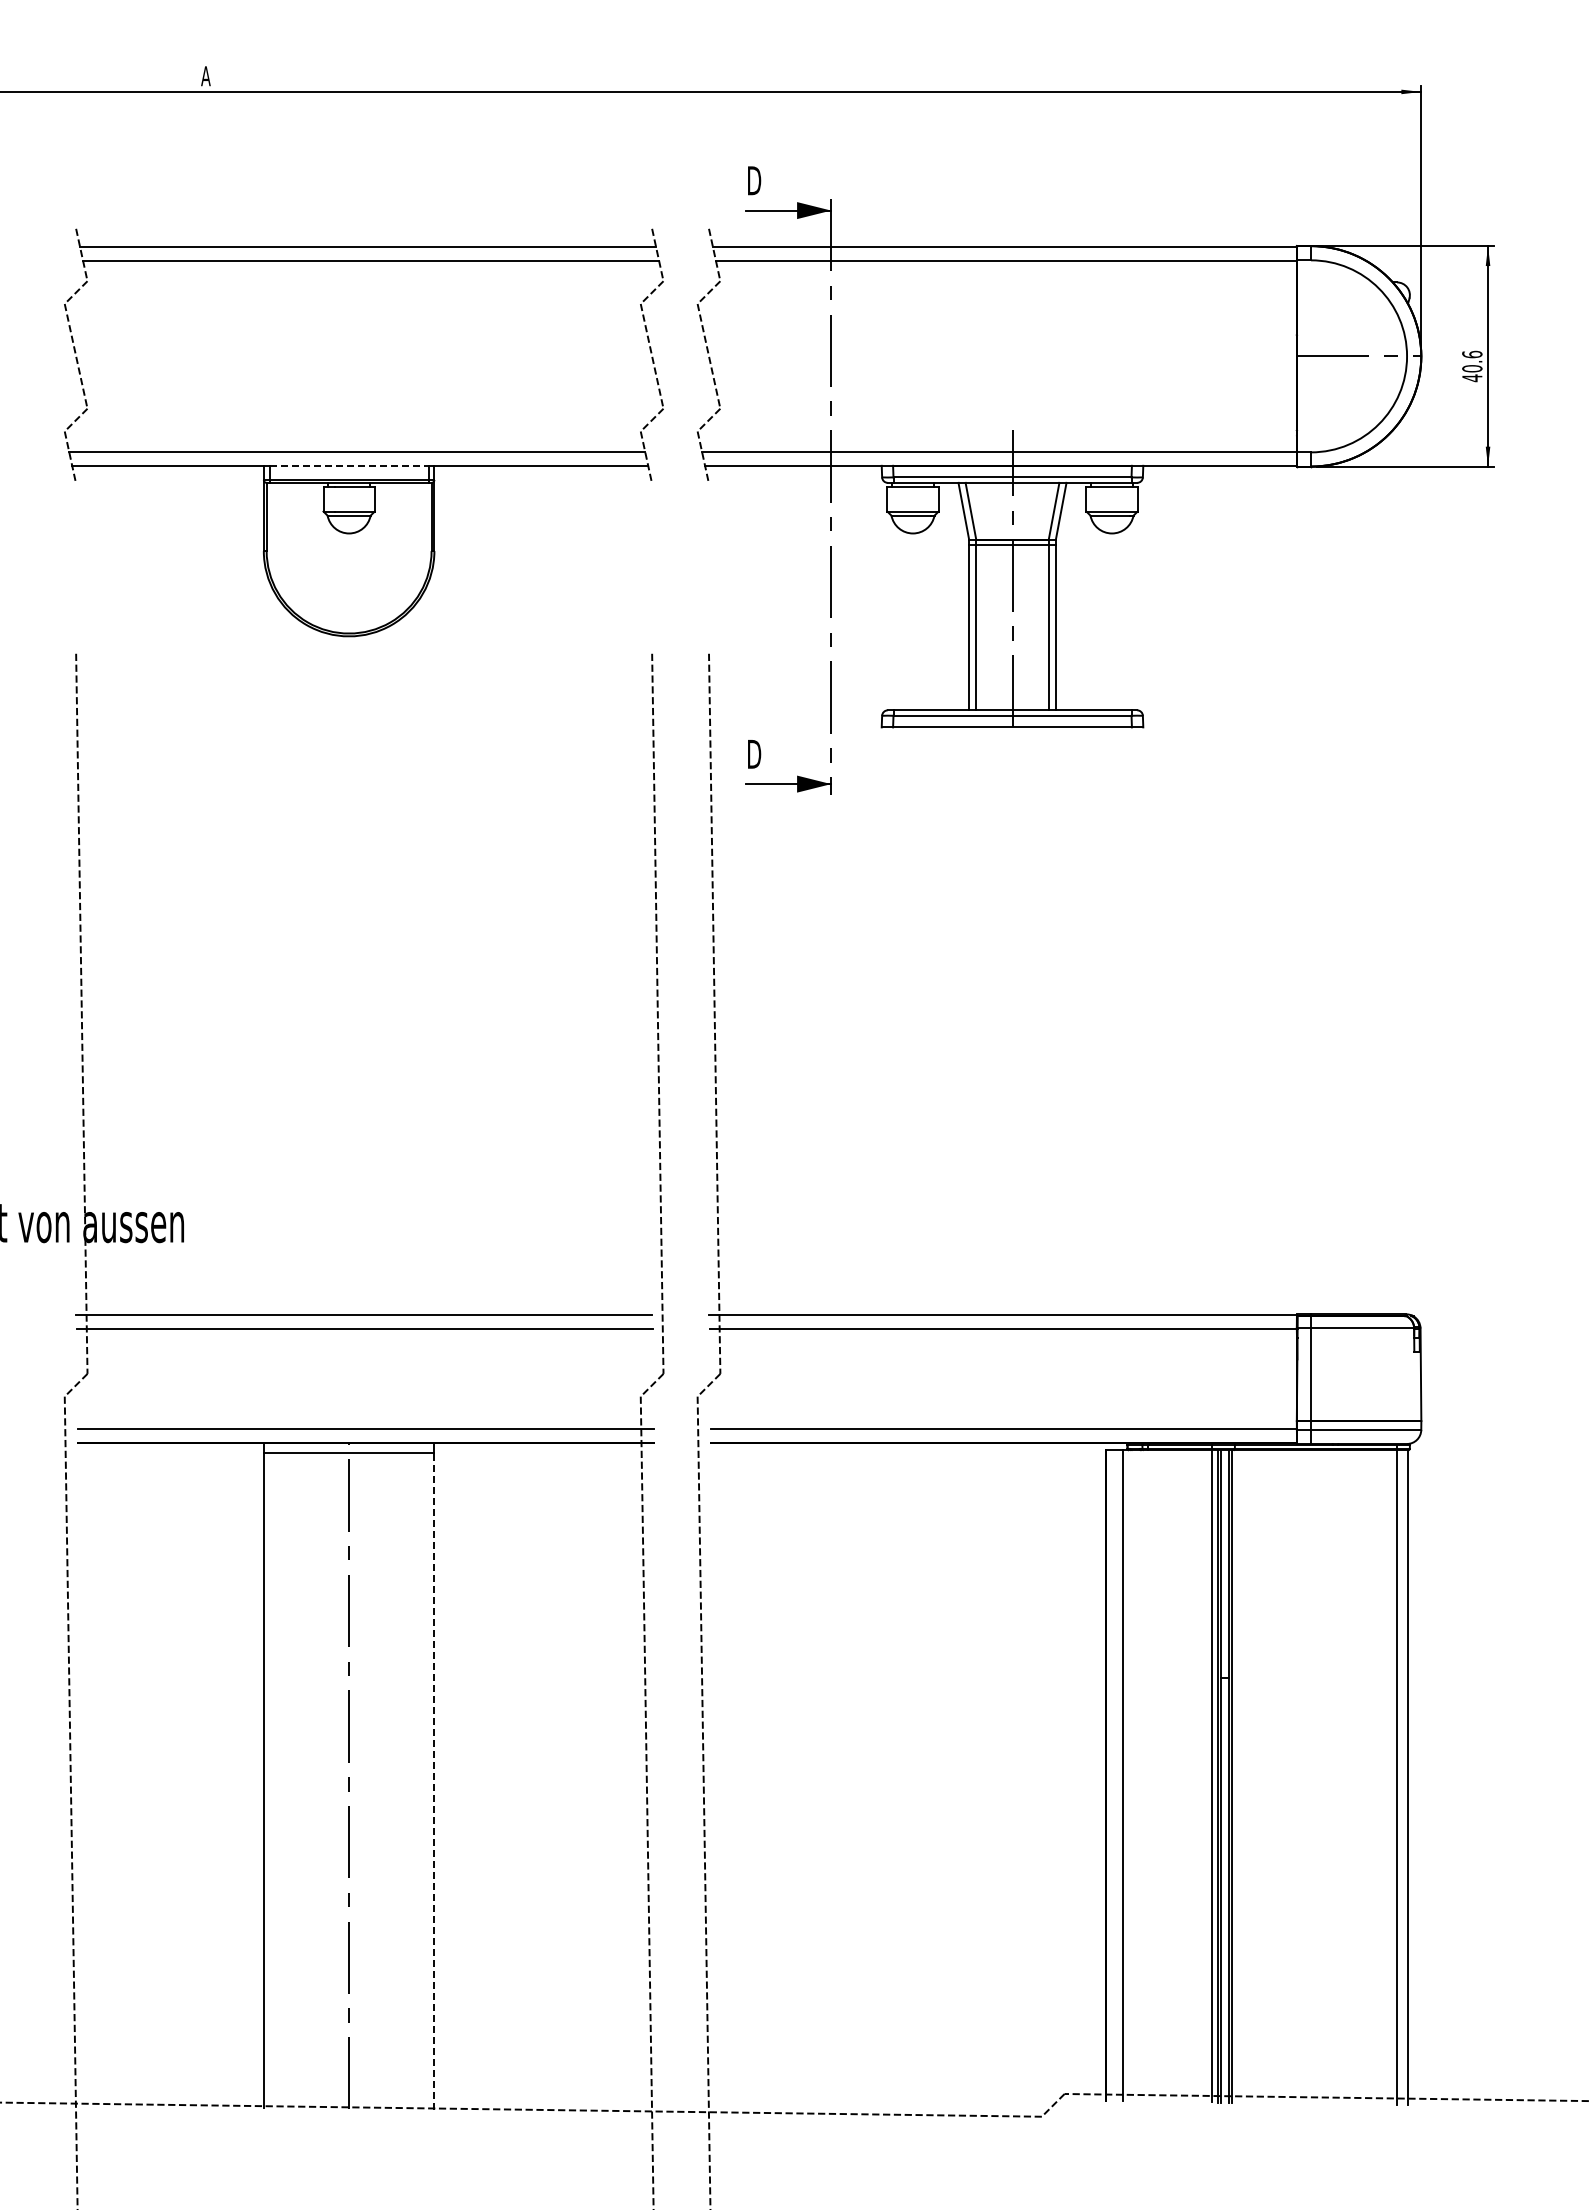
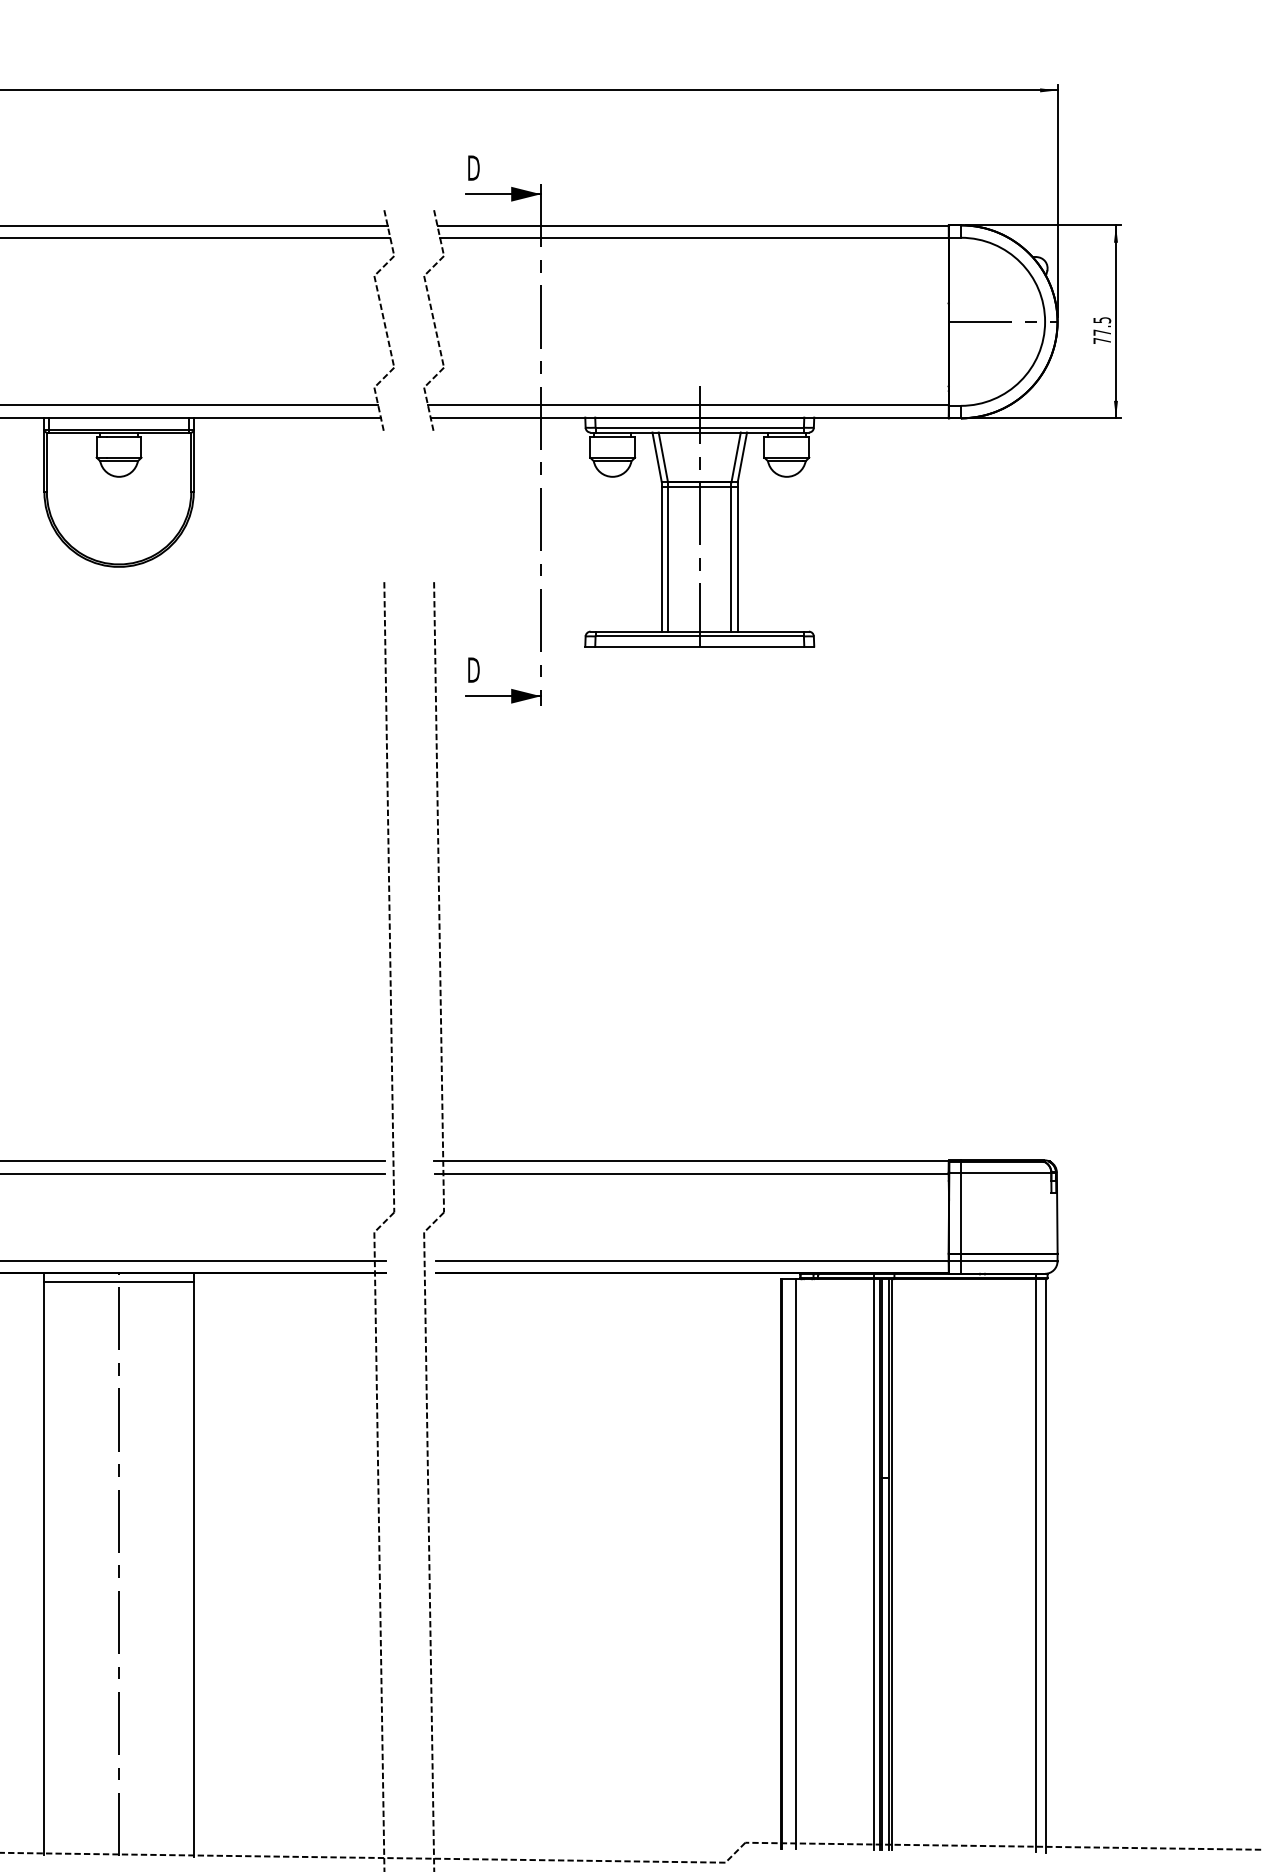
text: (1472, 366) -> (1102, 330), 40.6 -> 77.5
line: (349, 465) -> (119, 417), dashed -> solid
line: (434, 1781) -> (193, 1569), dashed -> solid

